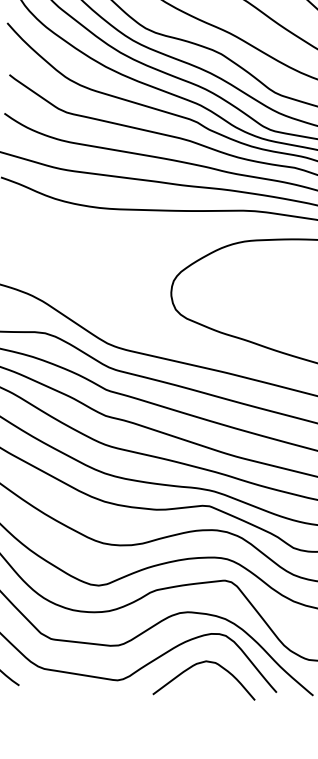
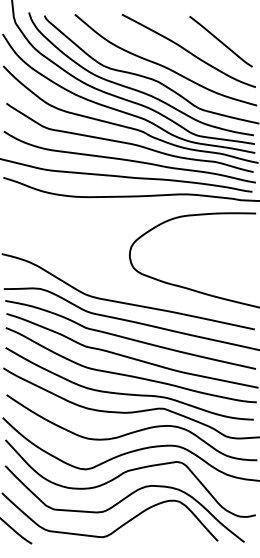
curve: (199, 664) -> (161, 523), removed

